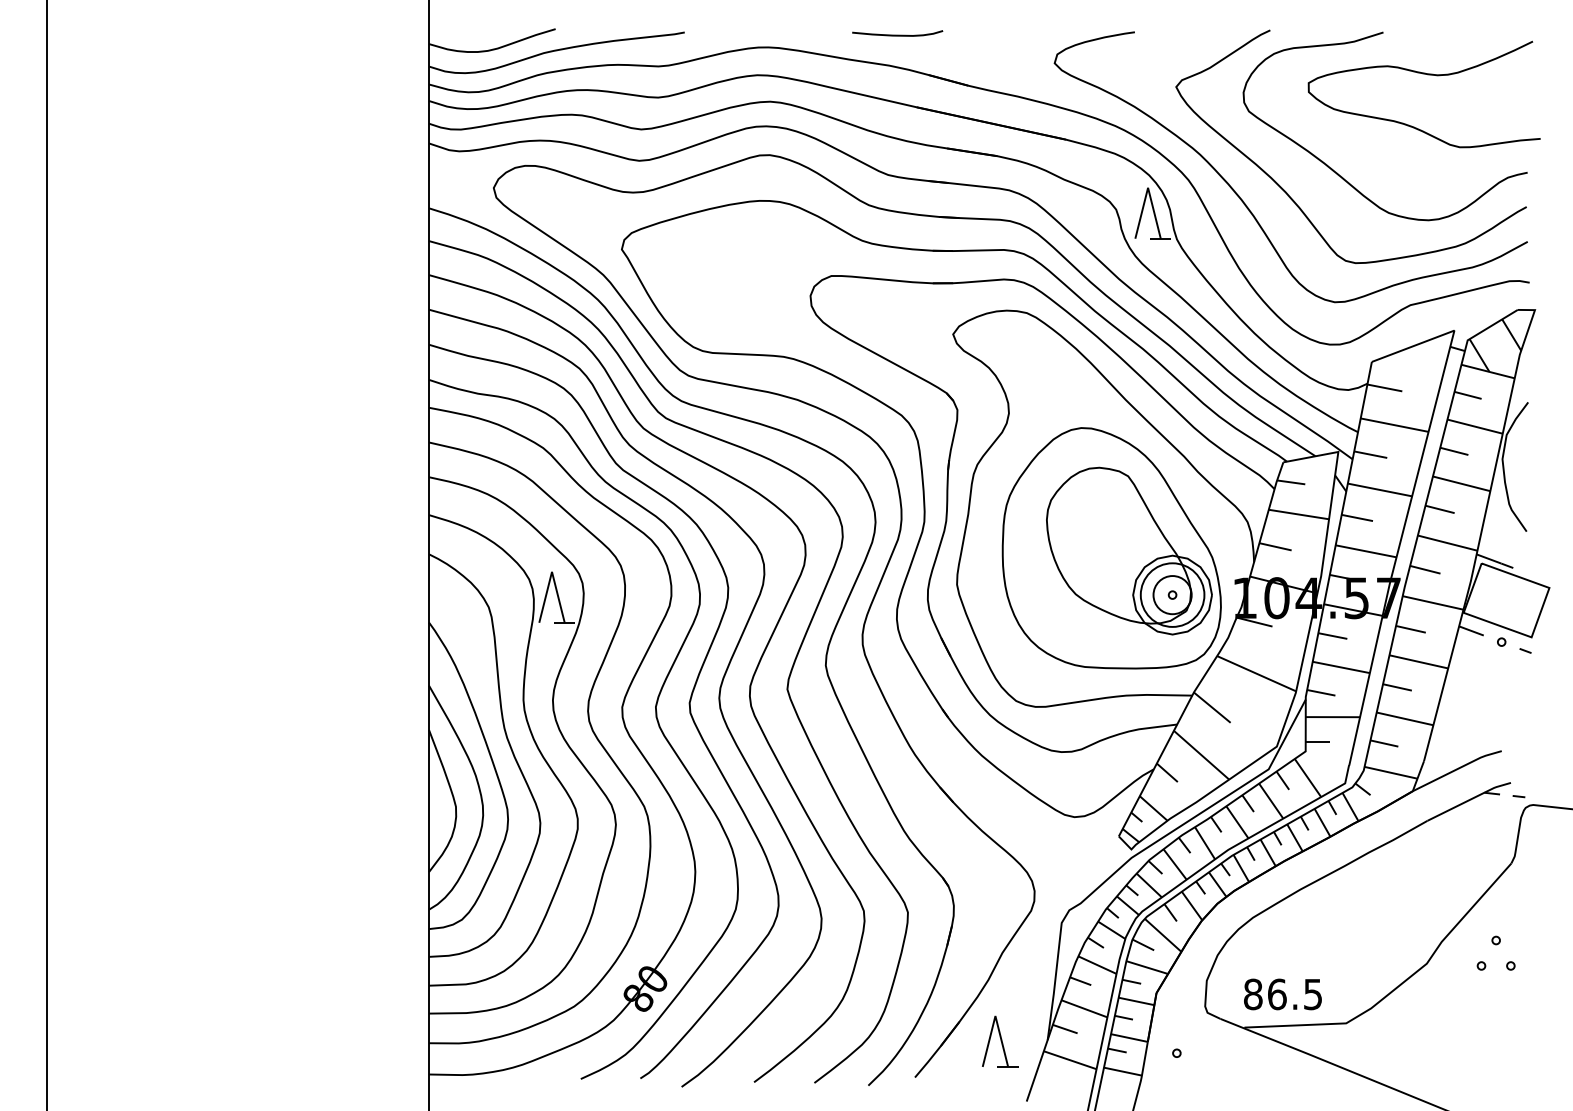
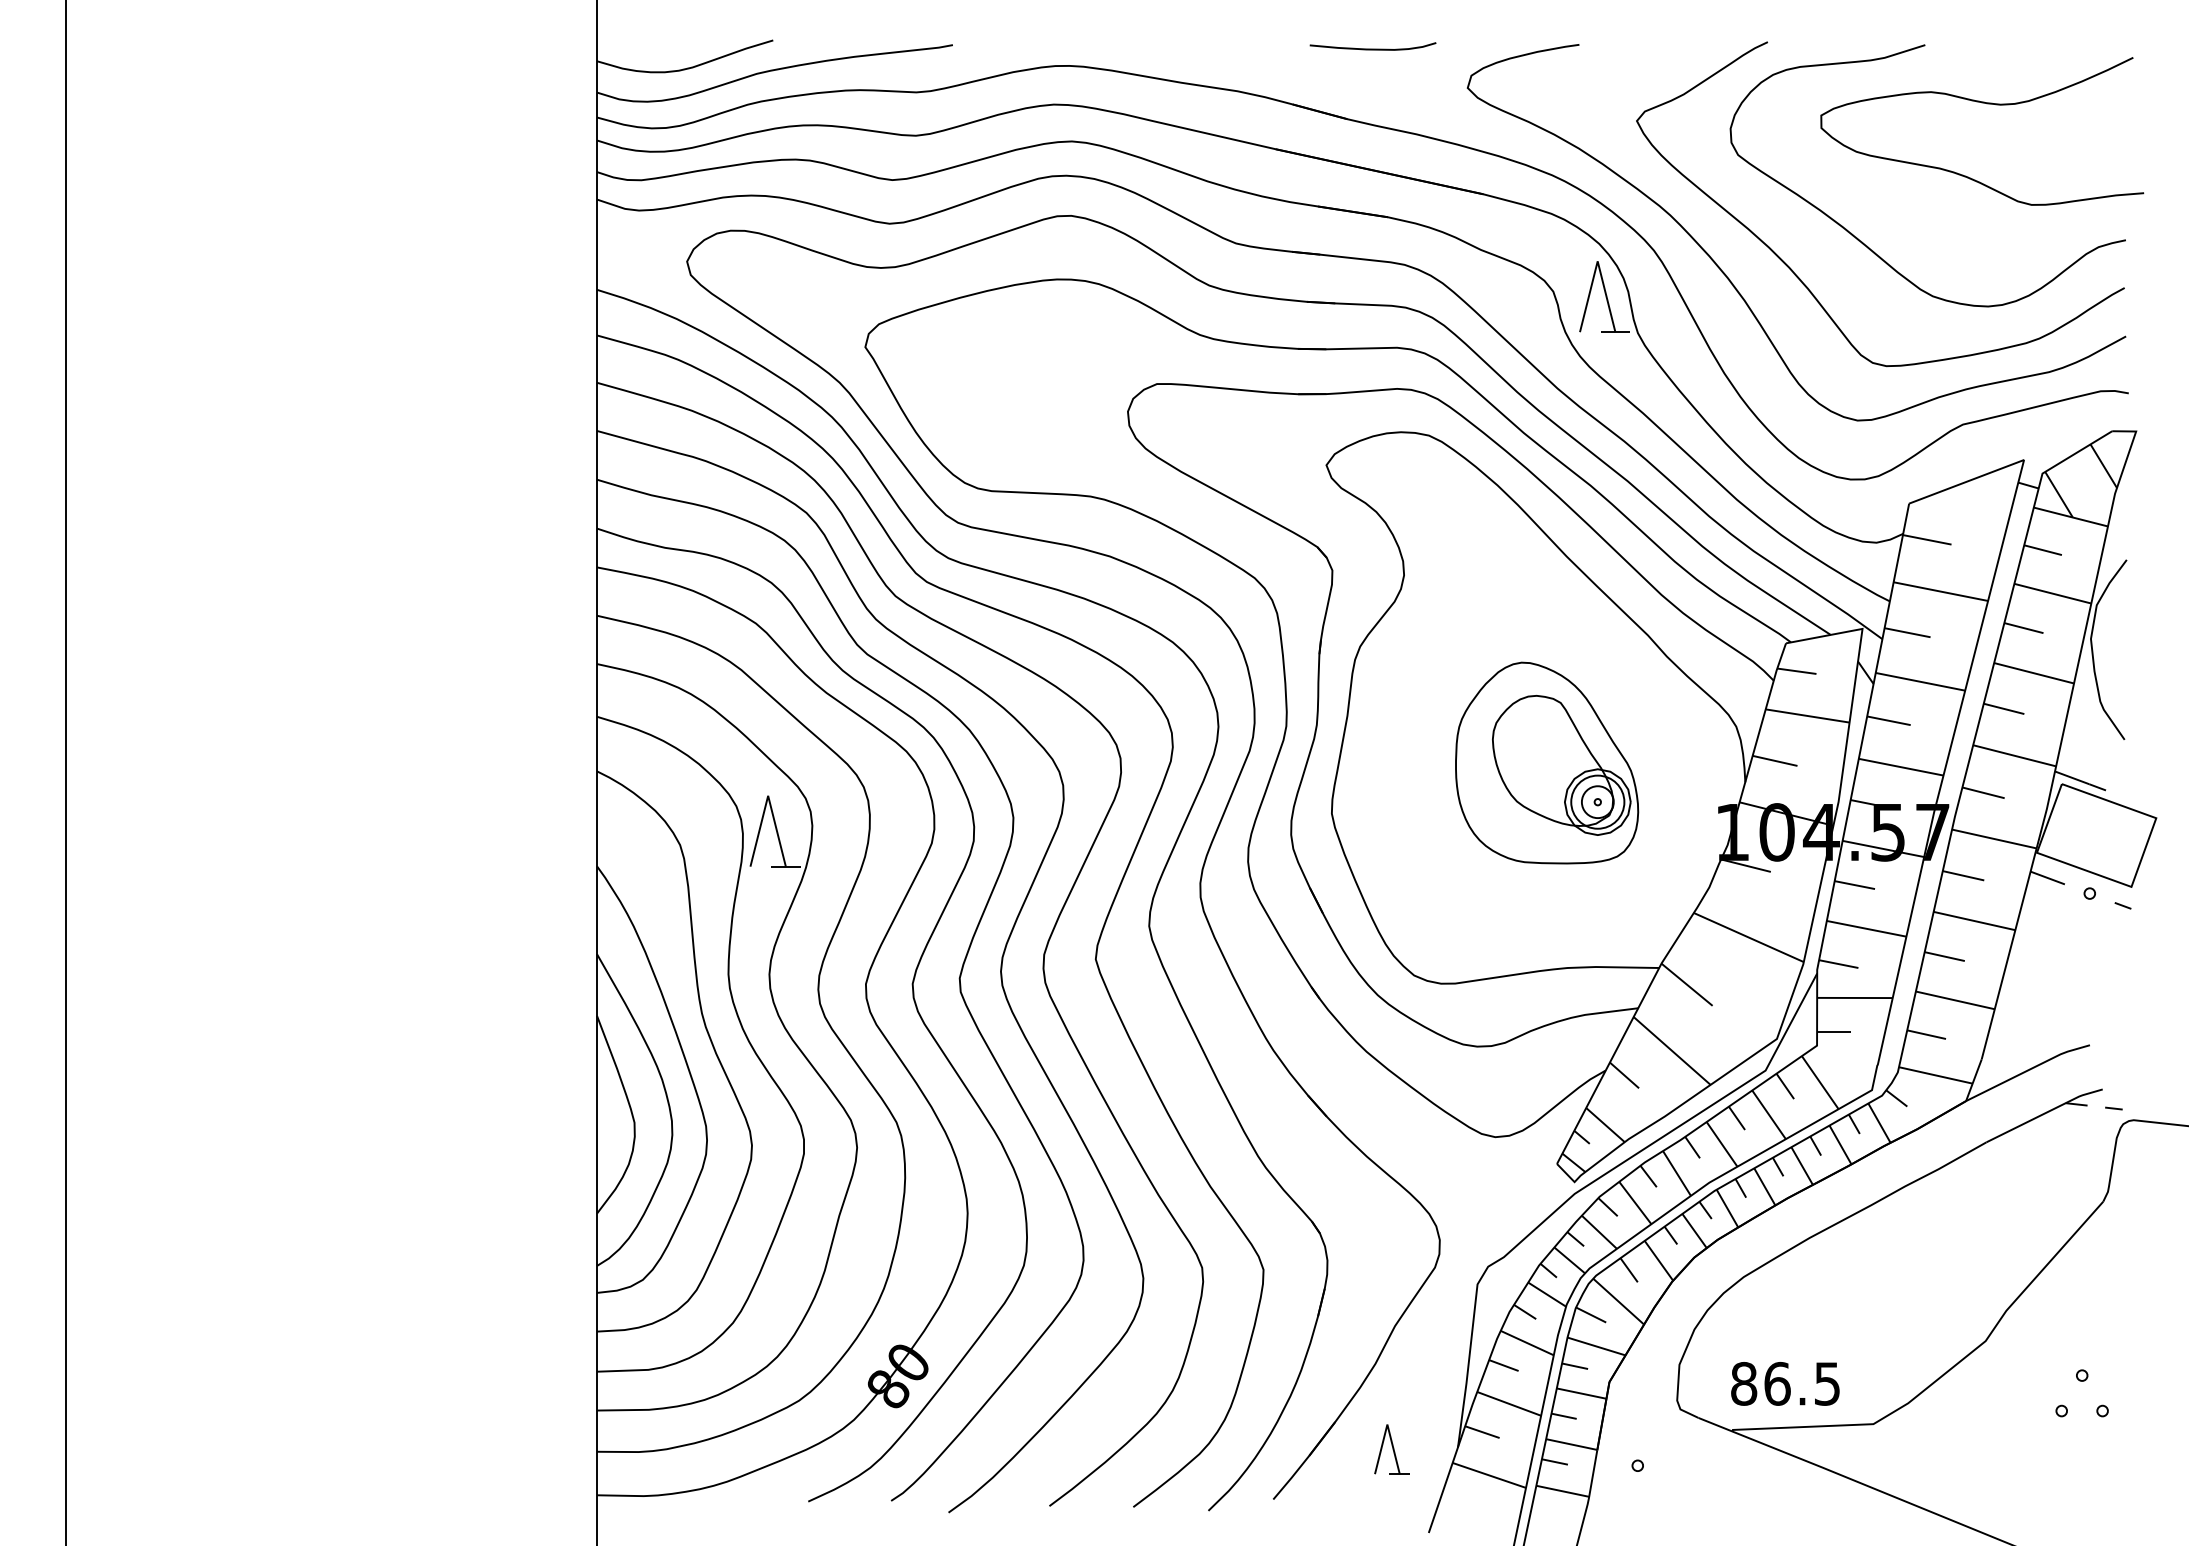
curve: (897, 34) -> (1372, 47), moved
part: (1111, 548) -> (1546, 763), size x0.6
part: (1495, 945) -> (2081, 1382), moved
part: (1000, 1041) -> (1392, 1449), size x0.7

